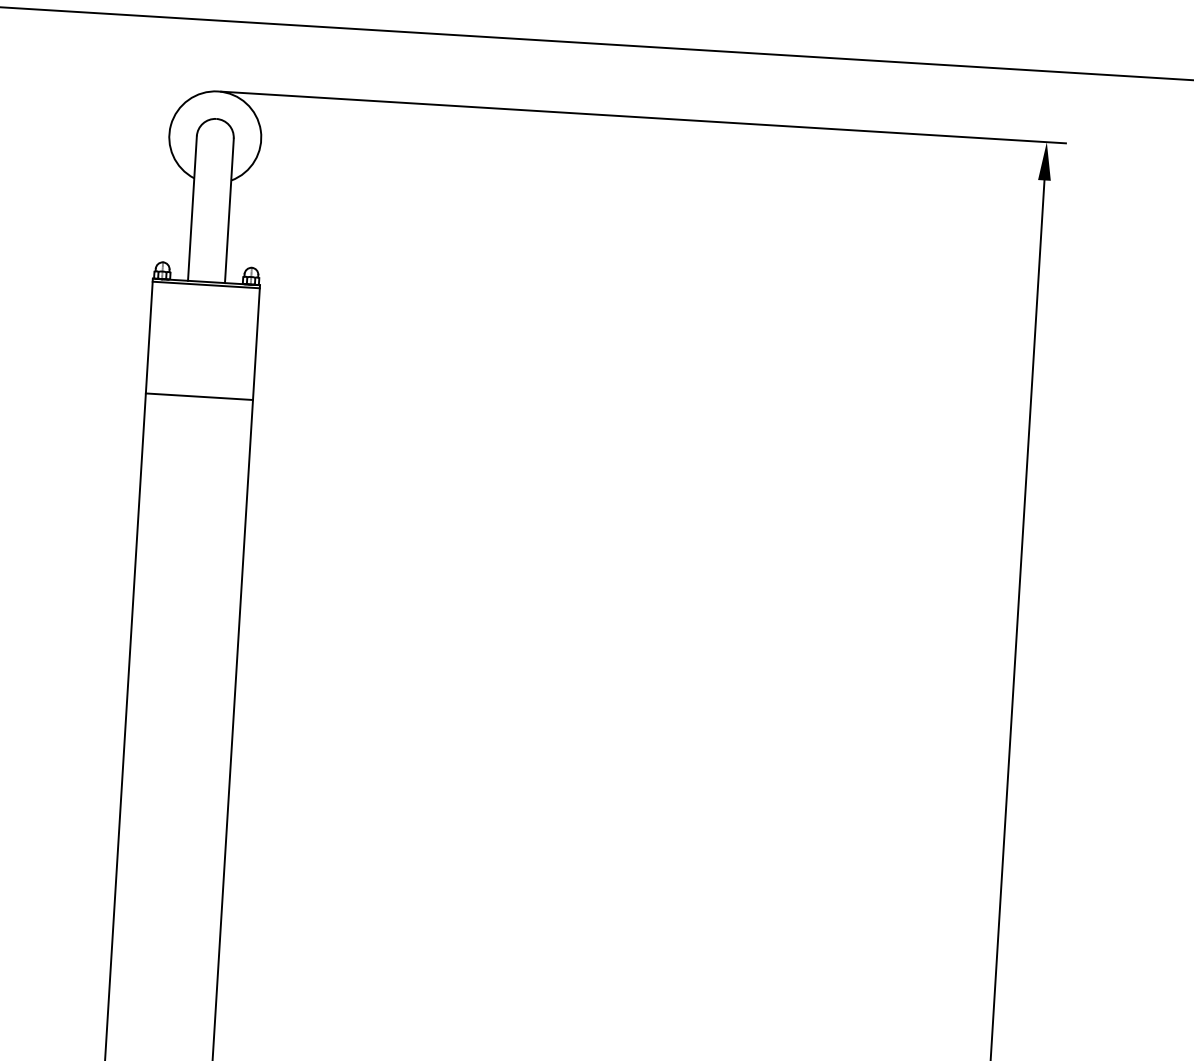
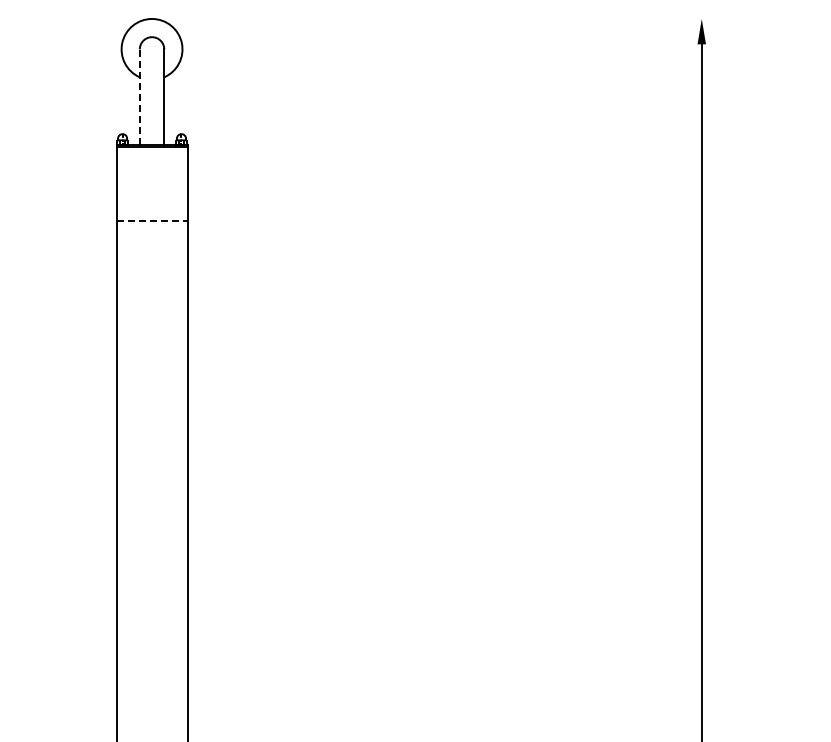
line: (643, 116) -> (434, 18), removed
line: (191, 208) -> (139, 97), solid -> dashed
line: (200, 396) -> (152, 221), solid -> dashed

